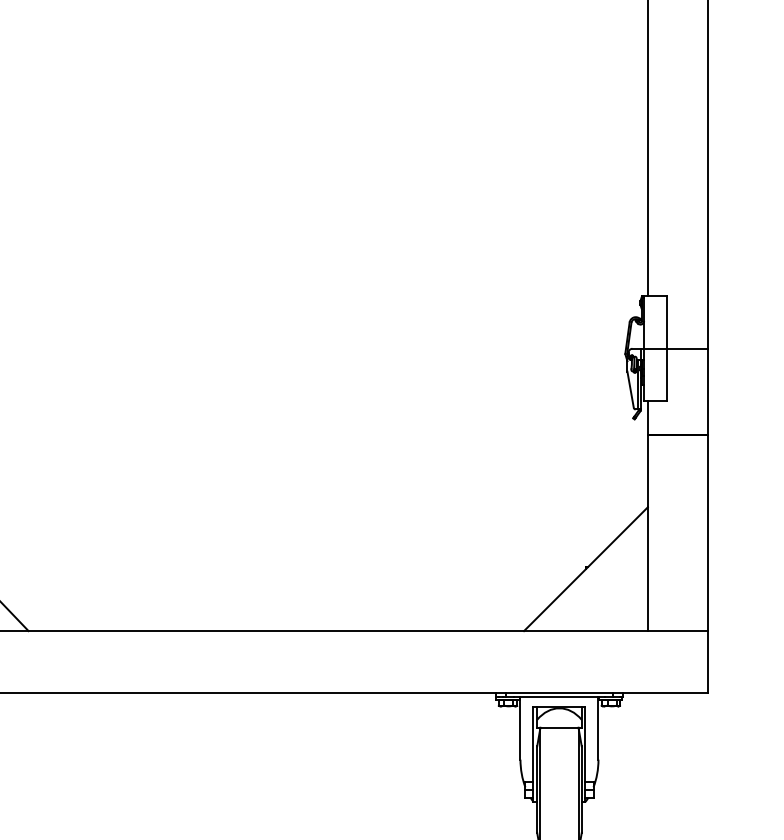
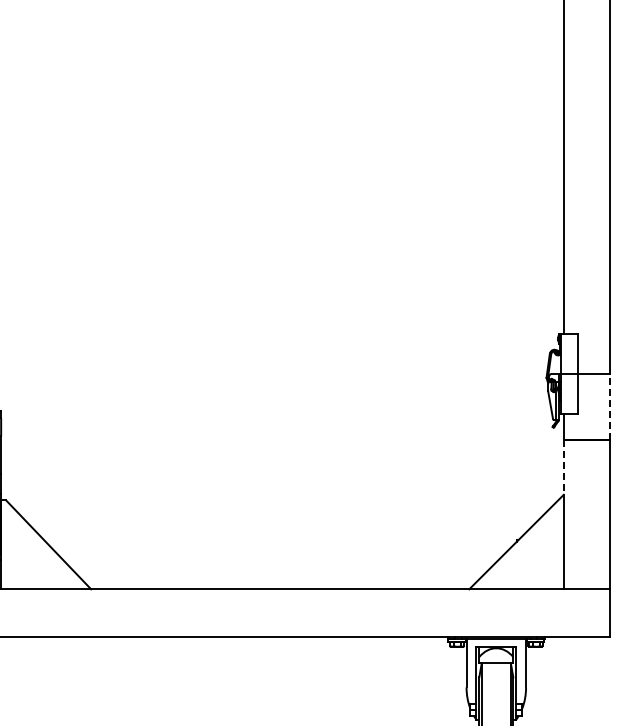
line: (707, 391) -> (609, 406), solid -> dashed
line: (647, 471) -> (563, 467), solid -> dashed

